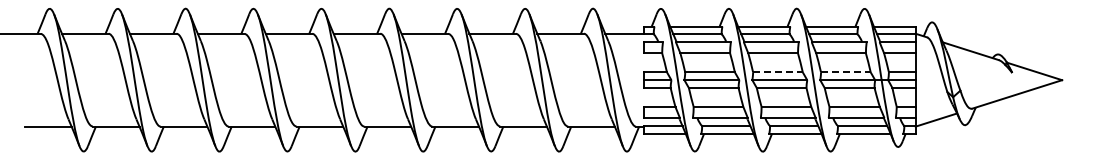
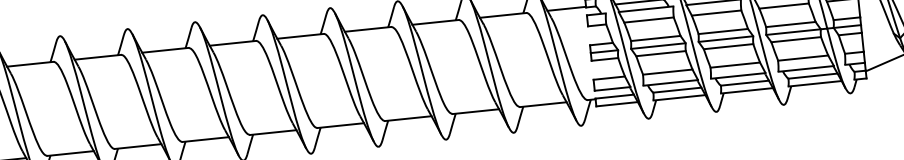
line: (777, 72) -> (722, 31), dashed -> solid
line: (845, 72) -> (790, 24), dashed -> solid

